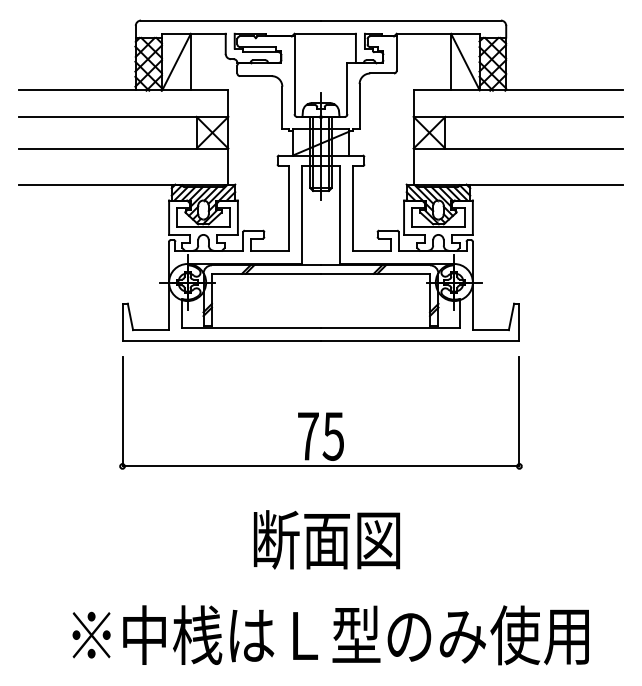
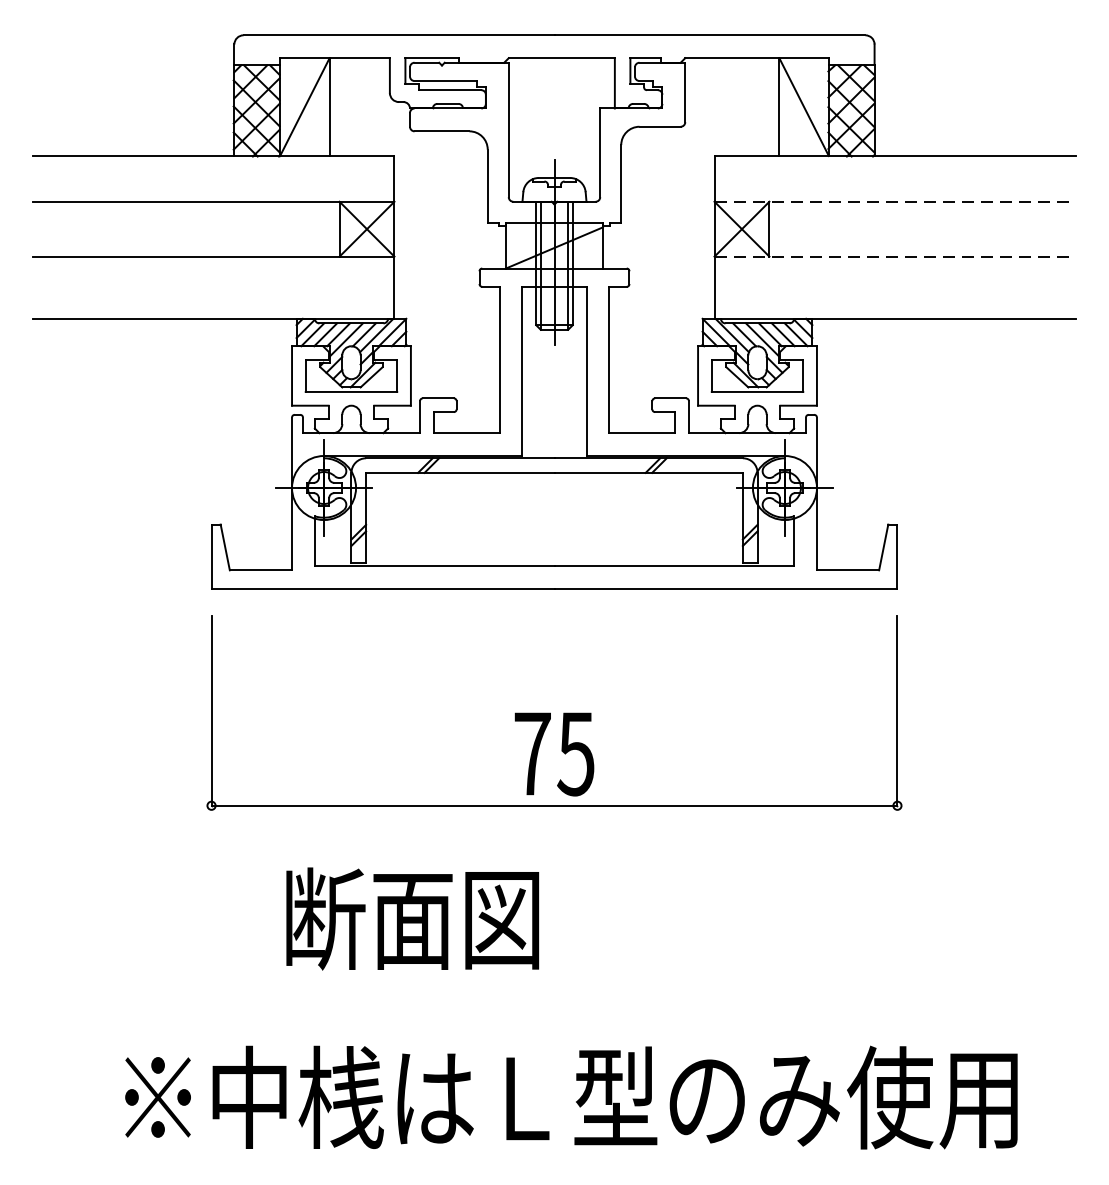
line: (518, 116) -> (895, 201), solid -> dashed
line: (518, 148) -> (895, 256), solid -> dashed
text: (326, 539) -> (411, 918), moved

